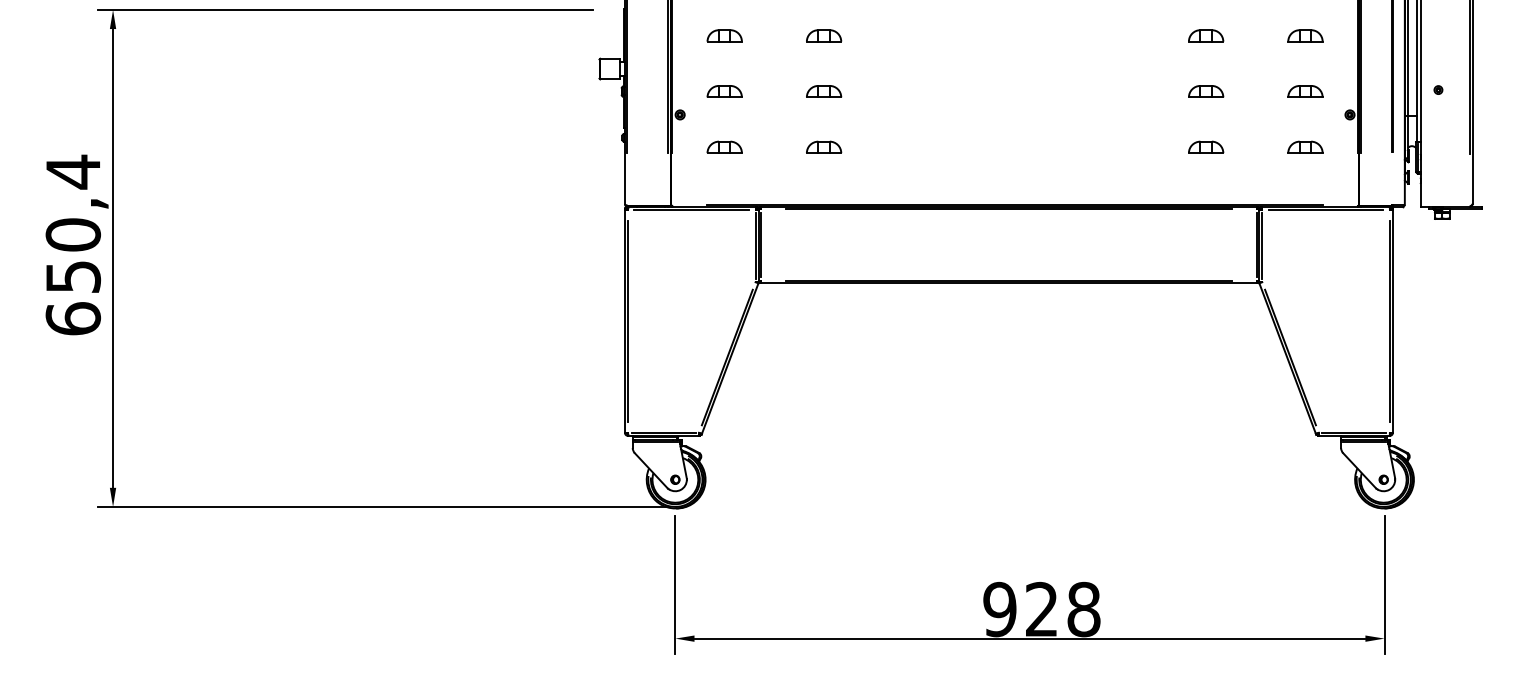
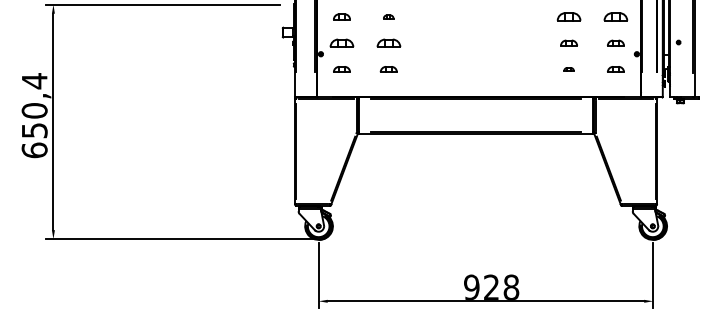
part: (823, 34) -> (388, 16), size x0.6
part: (1204, 34) -> (568, 16), size x1.4
part: (1304, 34) -> (615, 16), size x1.4
part: (723, 90) -> (341, 42), size x1.4
part: (823, 90) -> (388, 42), size x1.4
part: (1204, 147) -> (568, 69), size x0.6

